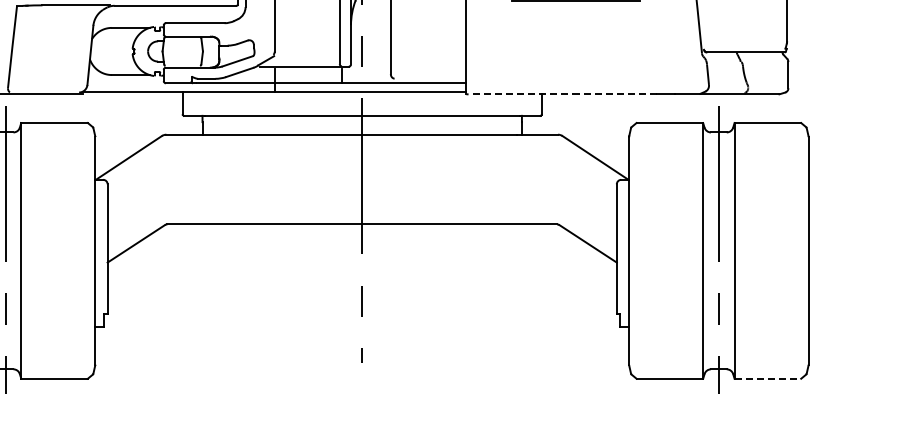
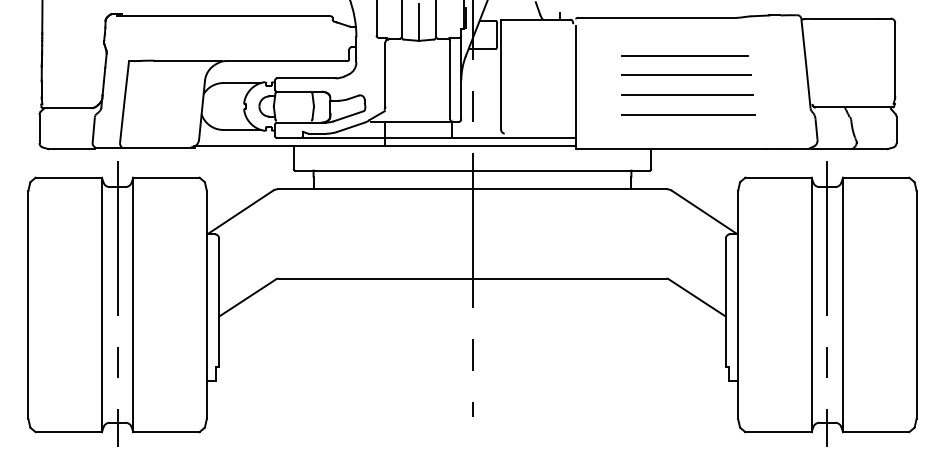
line: (576, 20) -> (685, 75), added
line: (577, 40) -> (686, 95), added
line: (579, 59) -> (688, 114), added
line: (563, 94) -> (672, 149), dashed -> solid
line: (768, 379) -> (876, 432), dashed -> solid

